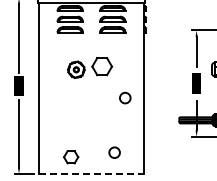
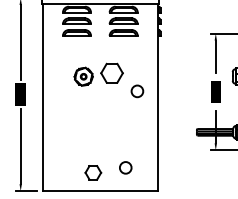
circle: (125, 97) -> (137, 90), moved
part: (71, 157) -> (93, 173), moved
line: (92, 173) -> (101, 190), dashed -> solid

